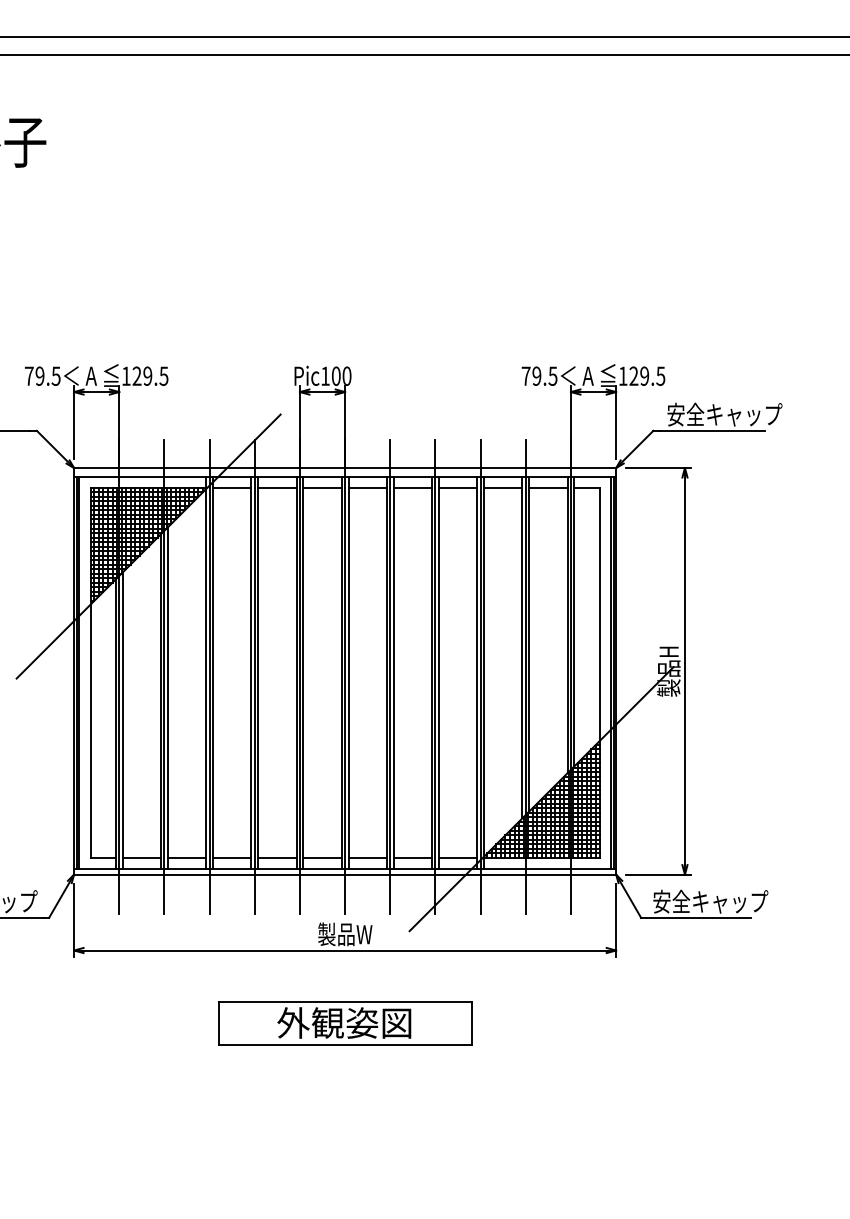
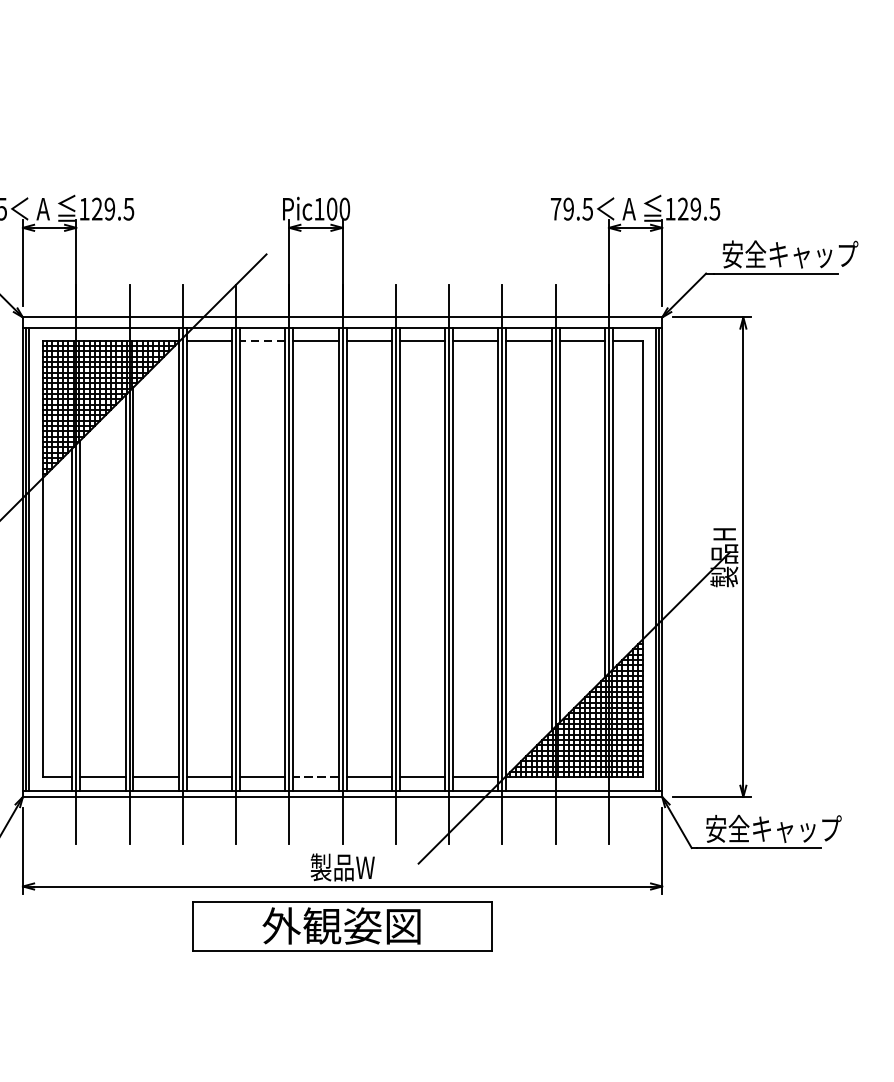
line: (276, 487) -> (261, 340), solid -> dashed
line: (322, 857) -> (315, 776), solid -> dashed
part: (345, 1023) -> (343, 926), moved

